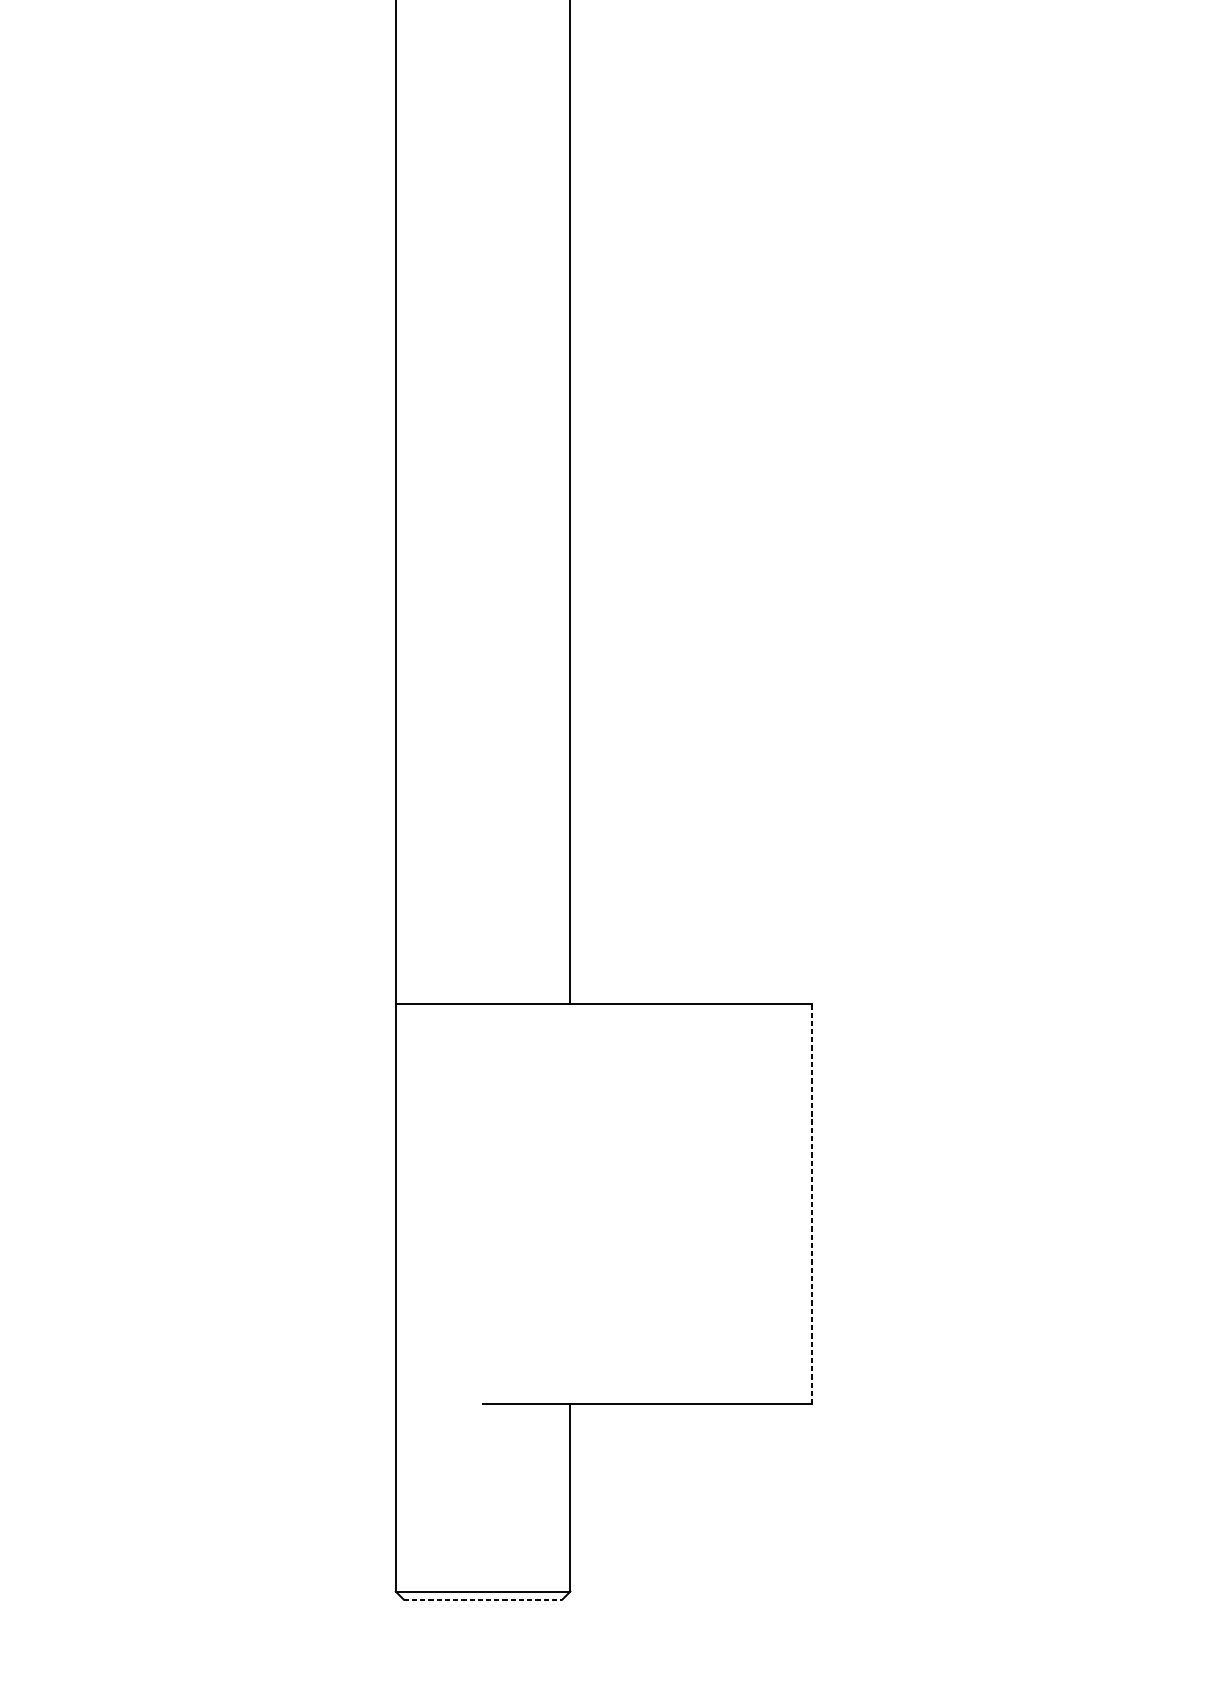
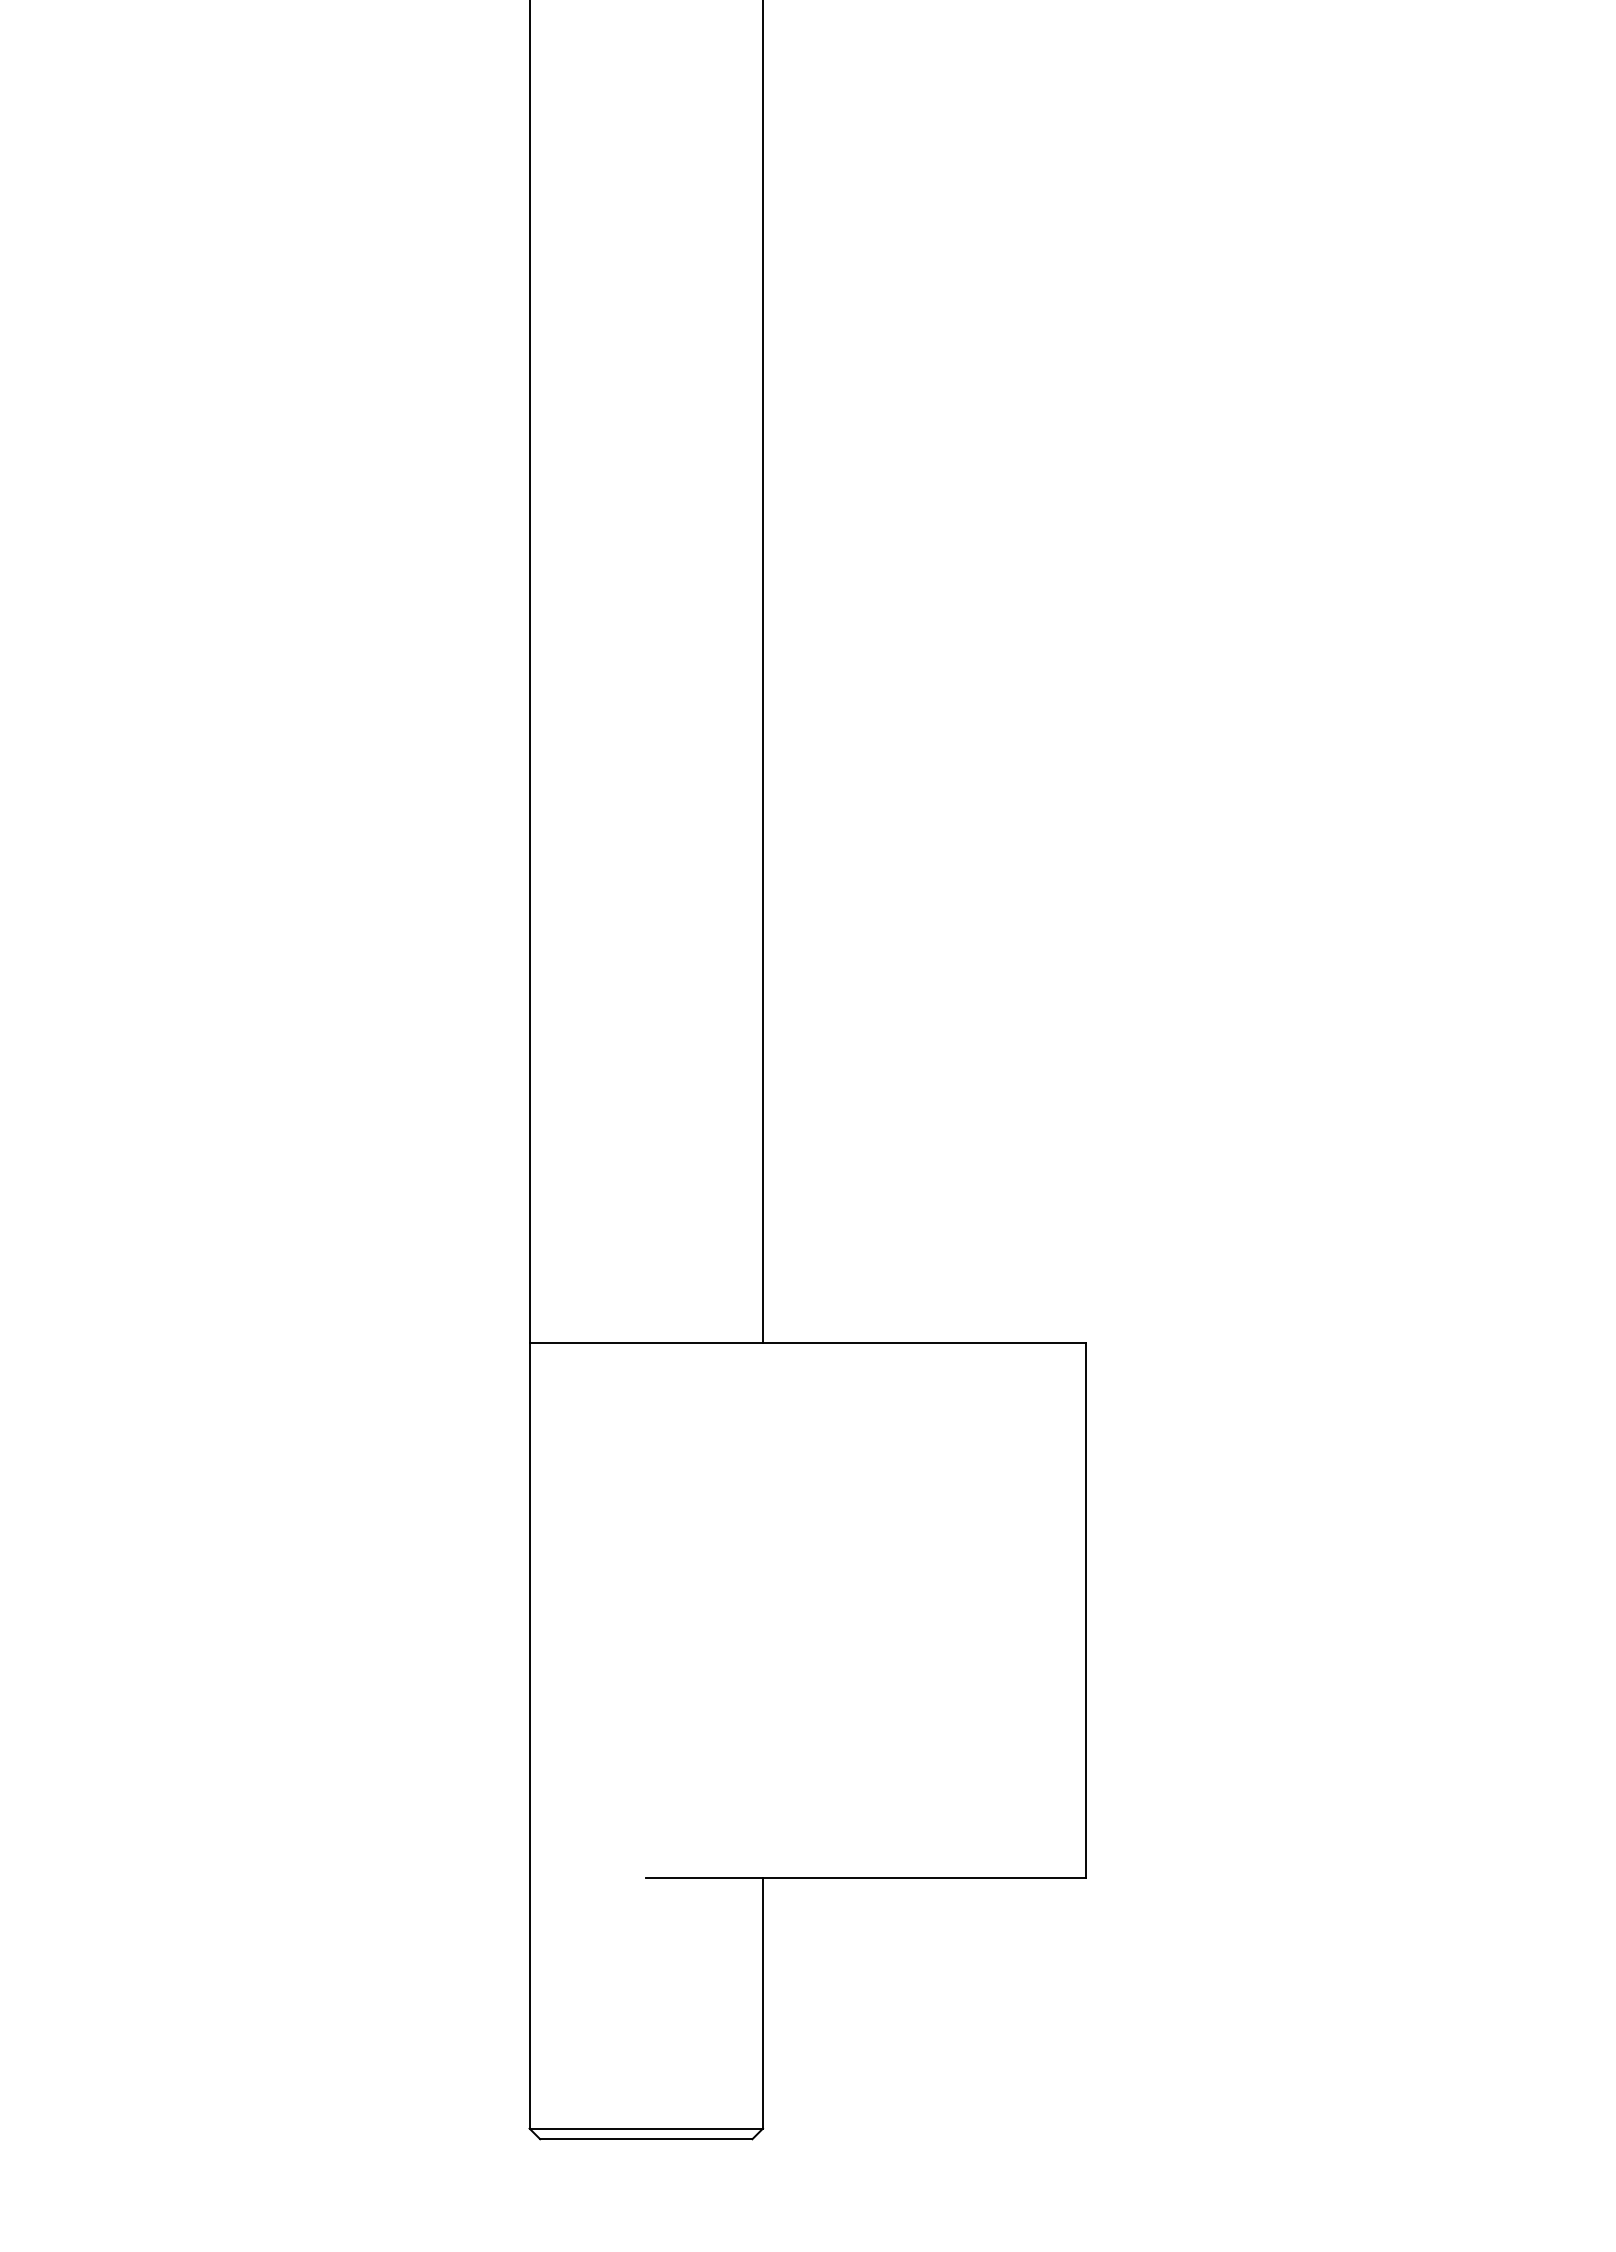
line: (812, 1204) -> (1086, 1610), dashed -> solid
line: (483, 1599) -> (646, 2139), dashed -> solid

